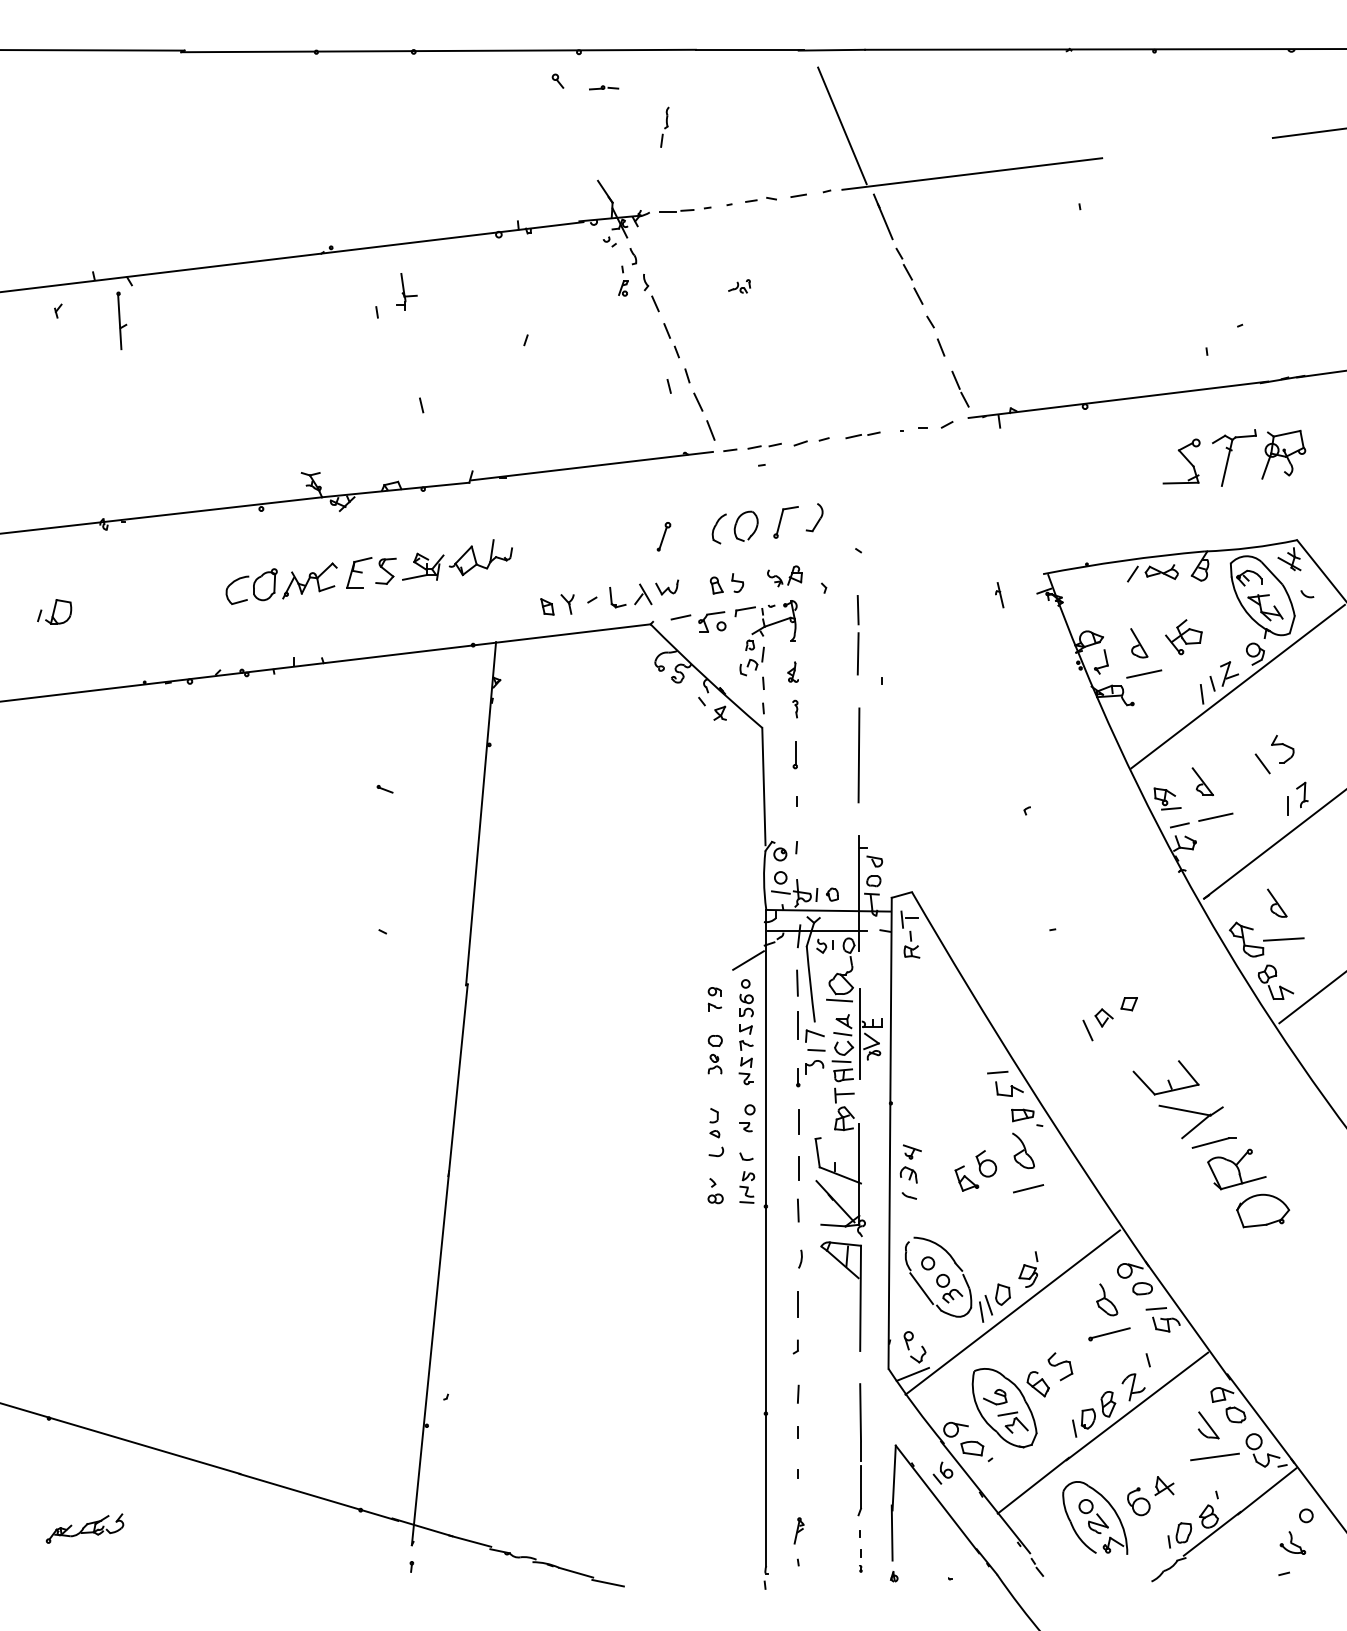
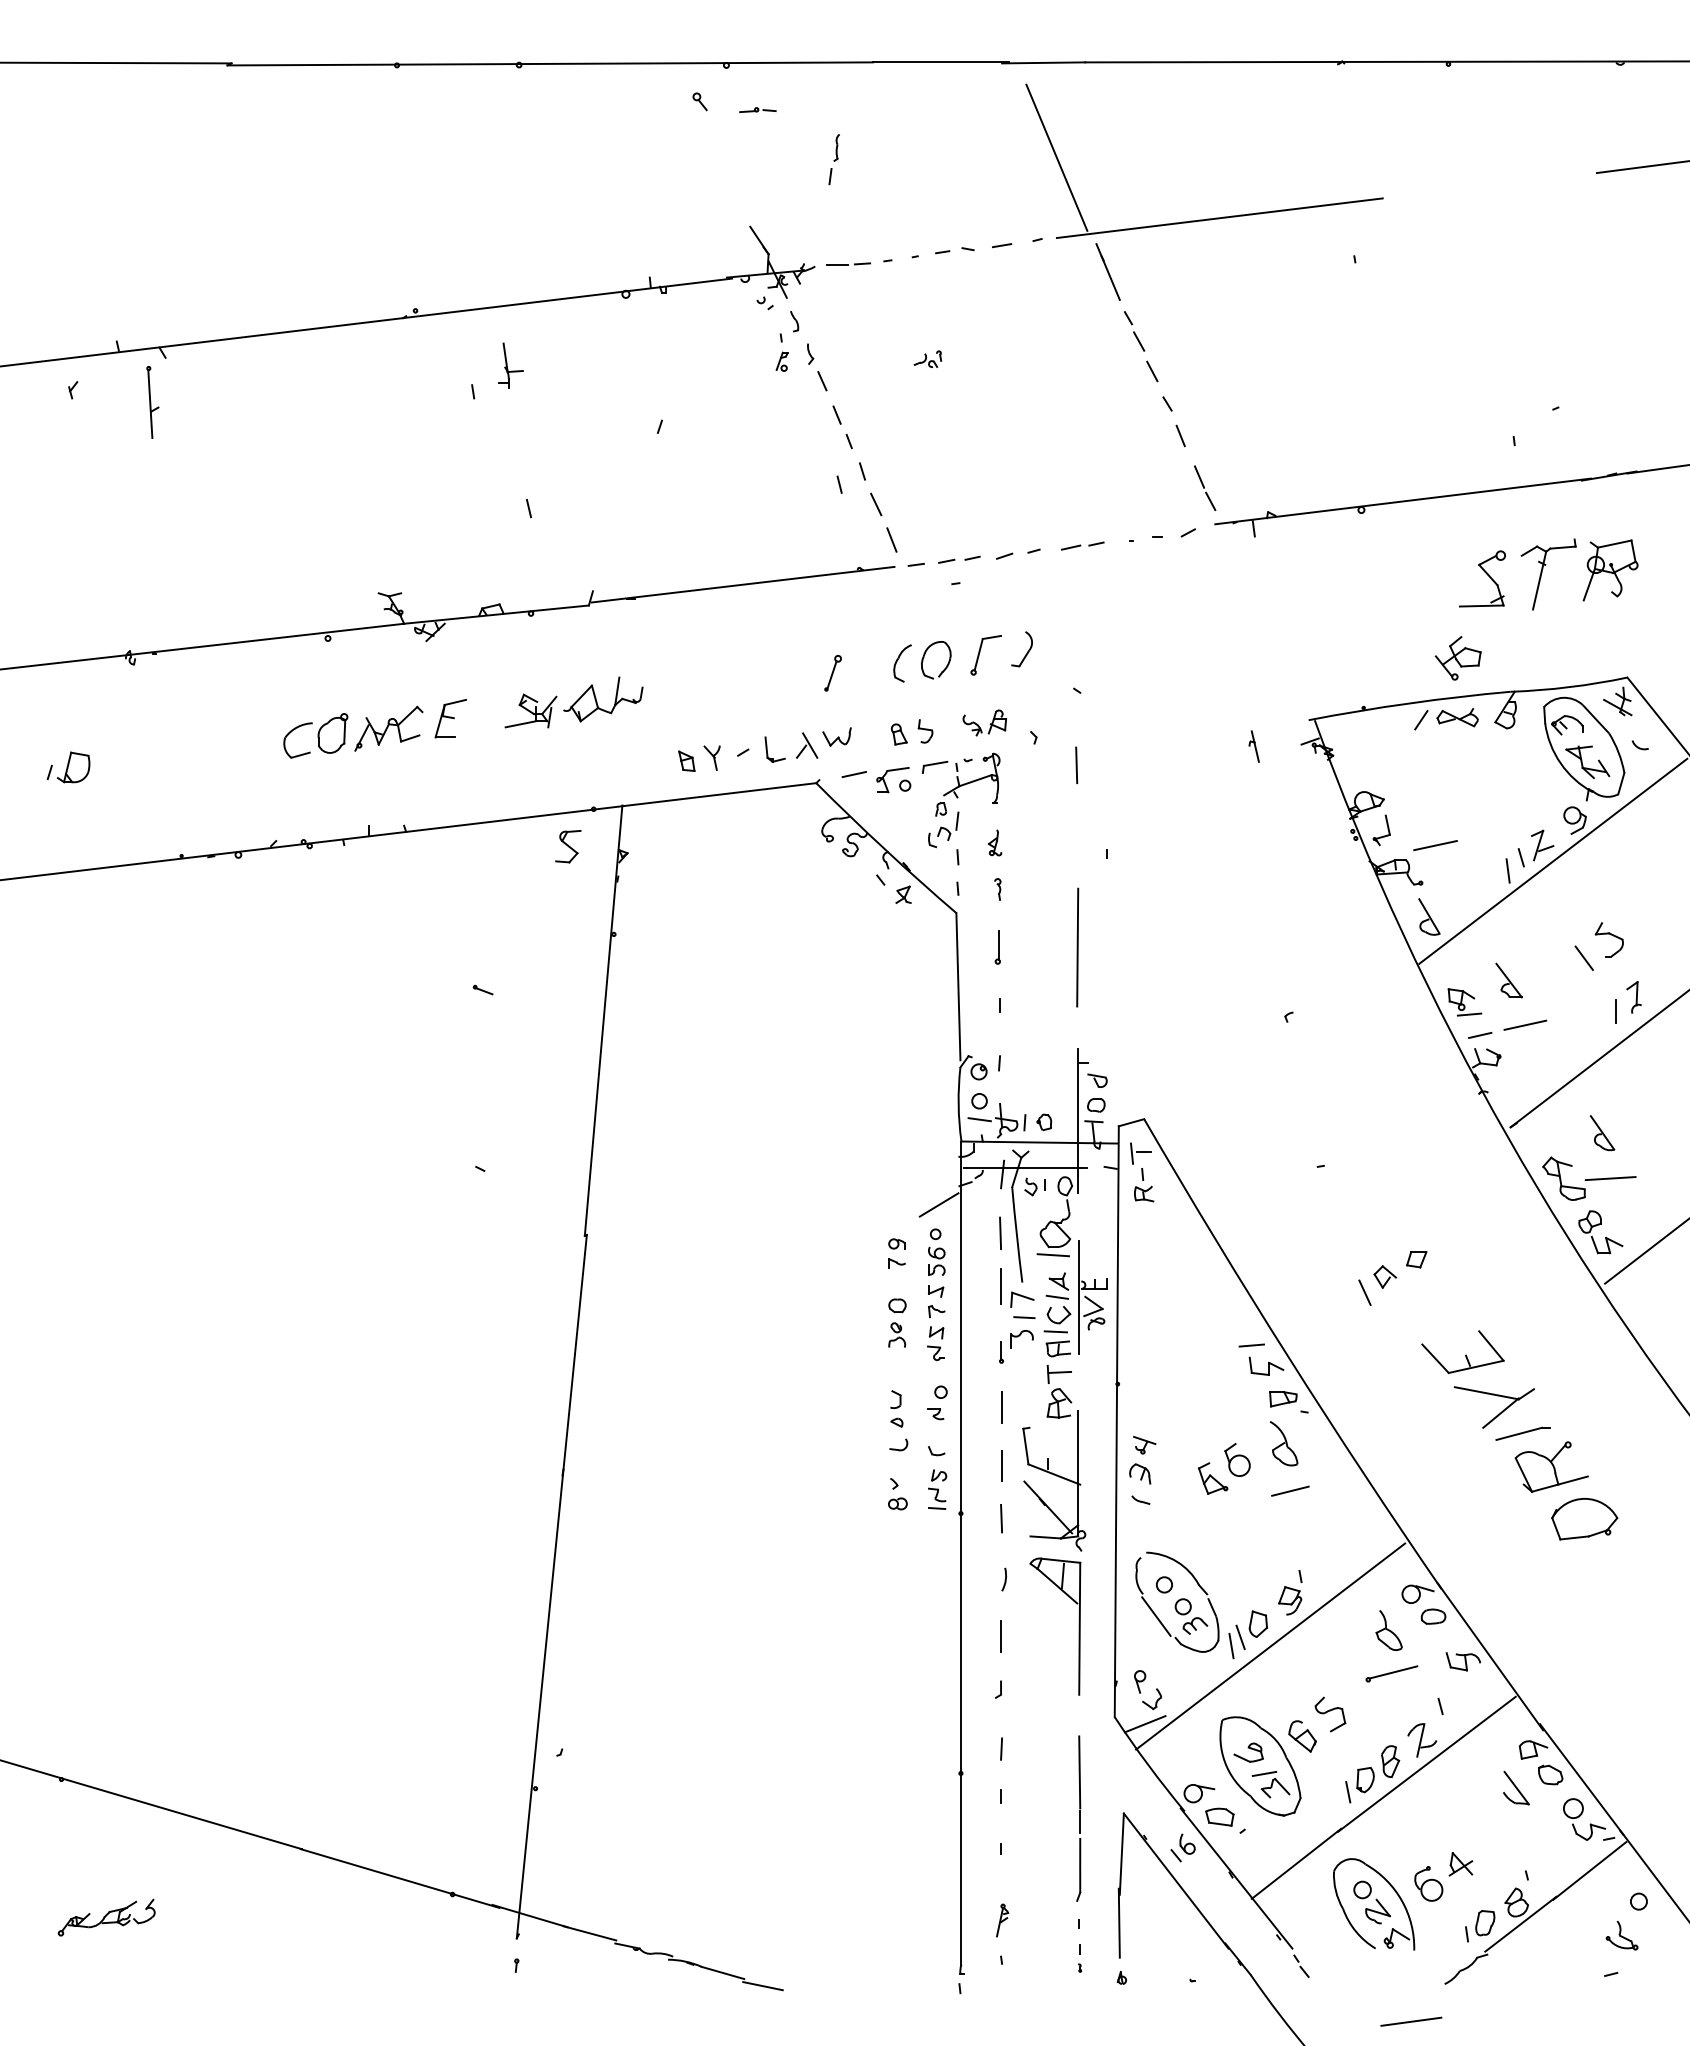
part: (386, 571) -> (568, 846), moved
part: (1183, 637) -> (1457, 658), moved
part: (1139, 642) -> (1429, 916), moved
line: (858, 654) -> (1076, 820), removed
line: (1156, 1308) -> (1450, 1641), removed
line: (1215, 1456) -> (1411, 2021), moved

